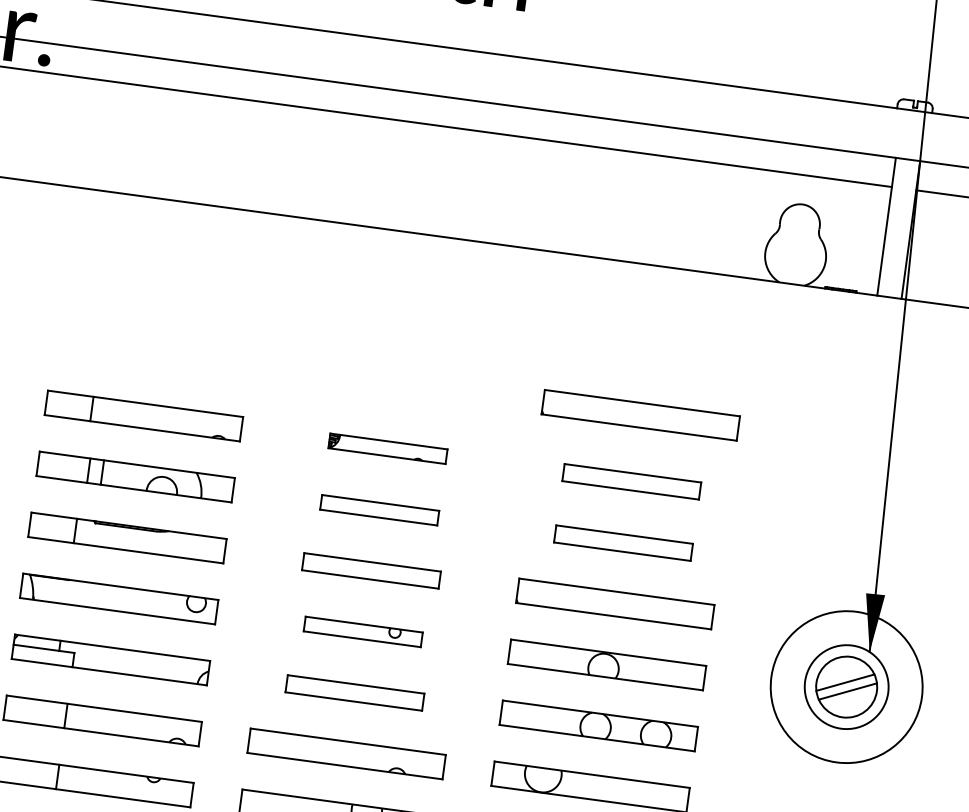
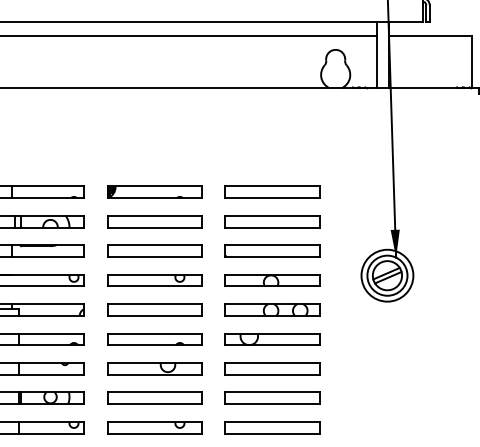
part: (640, 414) -> (272, 159), removed
part: (387, 447) -> (154, 191), size x1.67
part: (631, 480) -> (272, 191), size x1.43
part: (378, 509) -> (154, 221), size x1.67
part: (623, 542) -> (272, 221), size x1.43
part: (370, 569) -> (154, 250), size x1.43
part: (362, 631) -> (154, 280), size x1.67
circle: (846, 686) -> (387, 275), size x0.71
part: (354, 691) -> (154, 309), size x1.43

